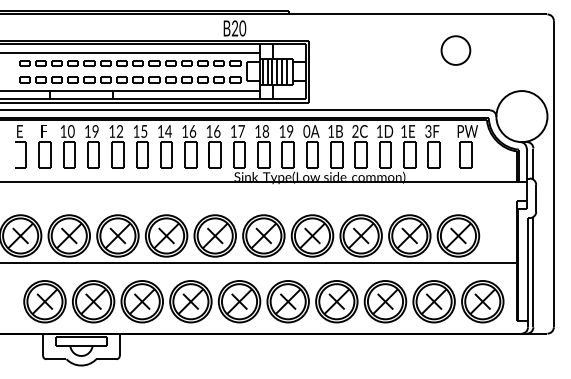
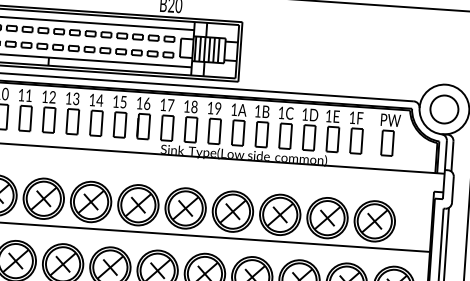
part: (455, 50) -> (444, 109), moved
text: (95, 131) -> (28, 95), 19 -> 11
text: (144, 131) -> (76, 98), 15 -> 13
text: (192, 131) -> (123, 102), 16 -> 15
text: (306, 131) -> (234, 109), 0A -> 1A
text: (355, 131) -> (281, 112), 2C -> 1C
text: (428, 131) -> (352, 117), 3F -> 1F

